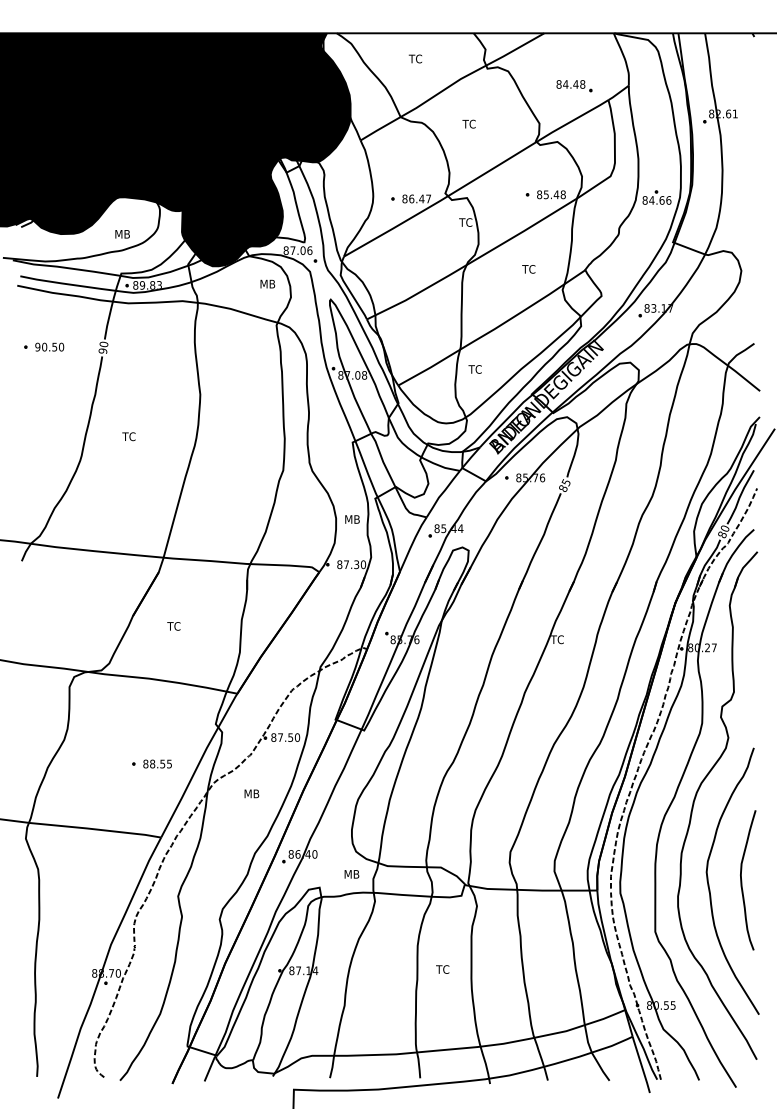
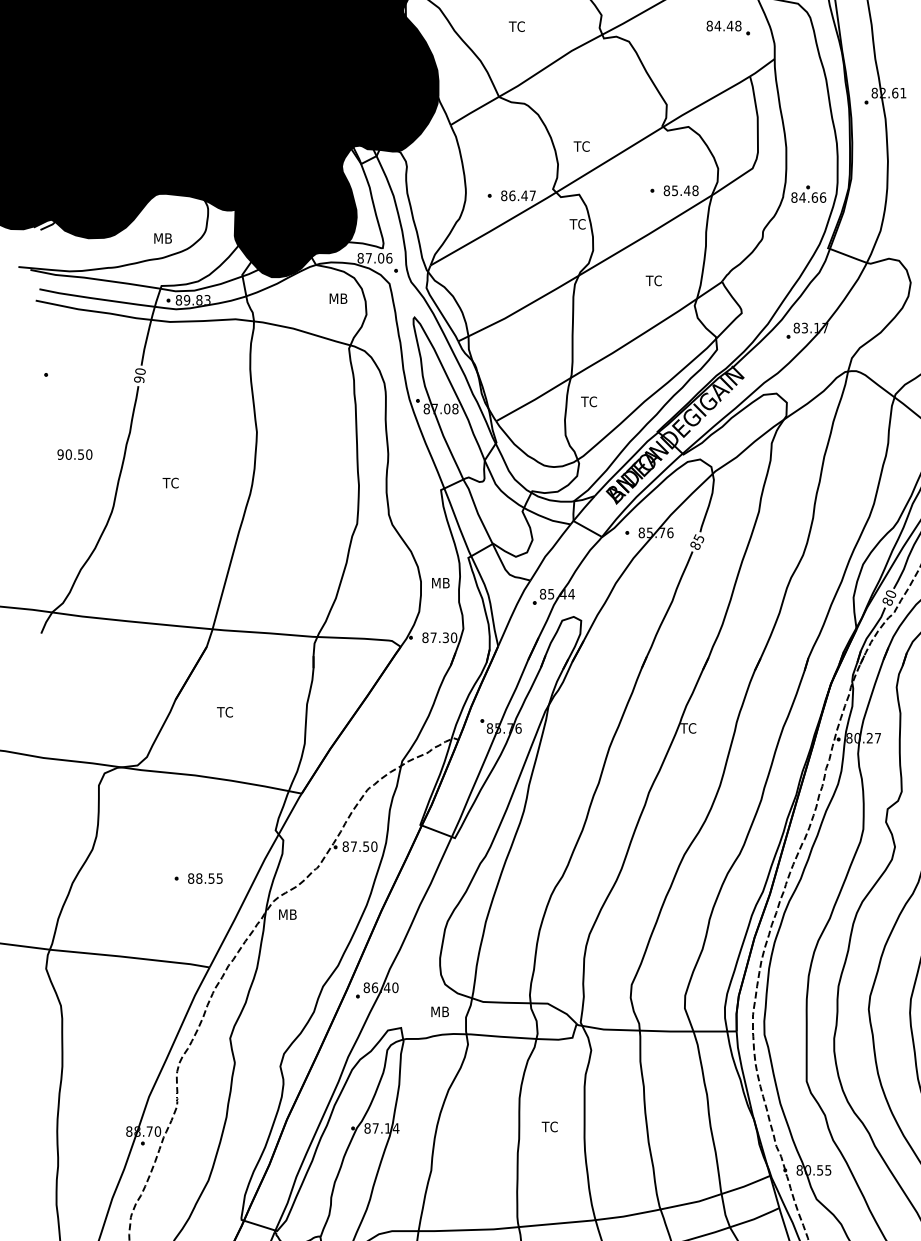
part: (574, 86) -> (728, 28), moved
text: (468, 123) -> (580, 145), moved
text: (49, 346) -> (74, 453), moved
text: (251, 793) -> (287, 914), moved

